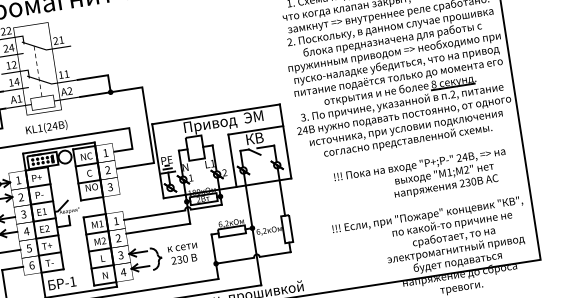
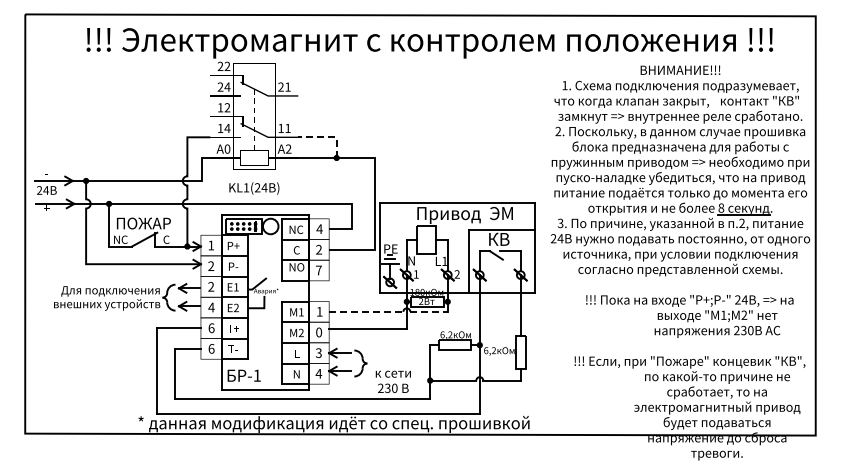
line: (100, 76) -> (327, 137), solid -> dashed
text: (19, 98) -> (227, 148), 1 -> 0
text: (105, 152) -> (319, 228), 1 -> 4
text: (110, 187) -> (318, 270), 3 -> 7
line: (206, 206) -> (429, 311), solid -> dashed
text: (24, 214) -> (211, 287), 3 -> 2
line: (154, 214) -> (366, 311), solid -> dashed
text: (118, 238) -> (319, 332), 2 -> 0
text: (29, 248) -> (211, 328), 5 -> 6
text: (182, 253) -> (392, 381), moved

